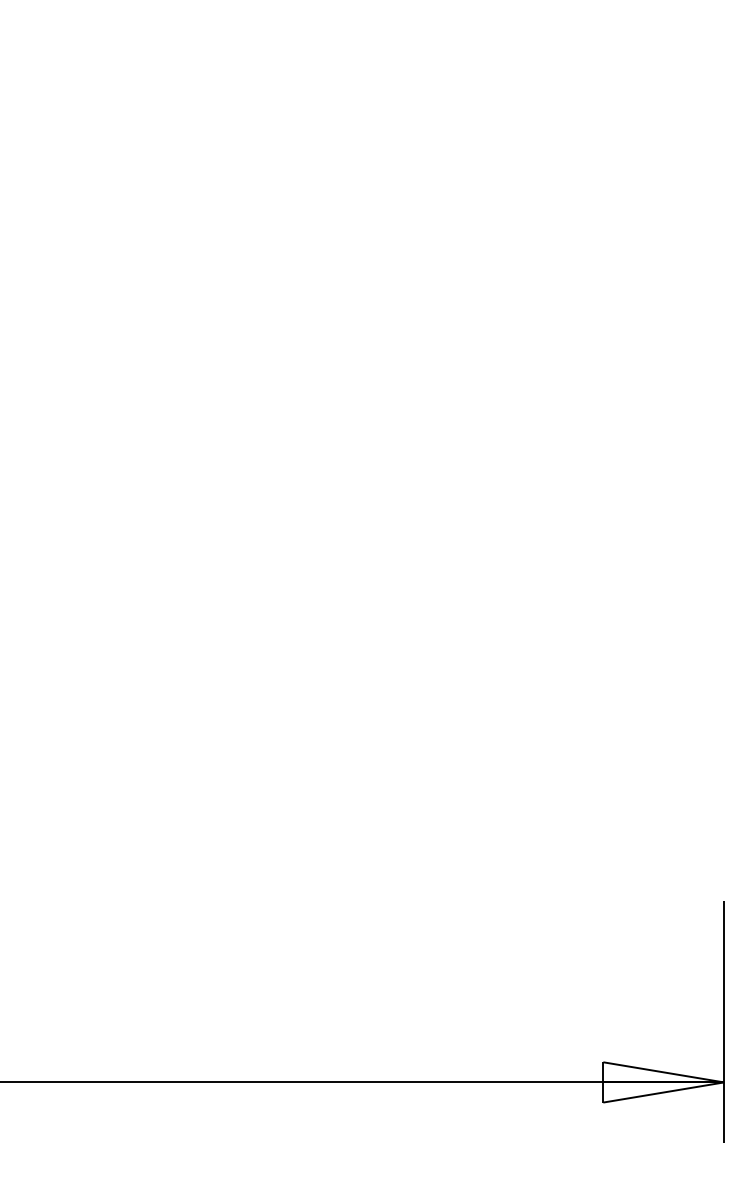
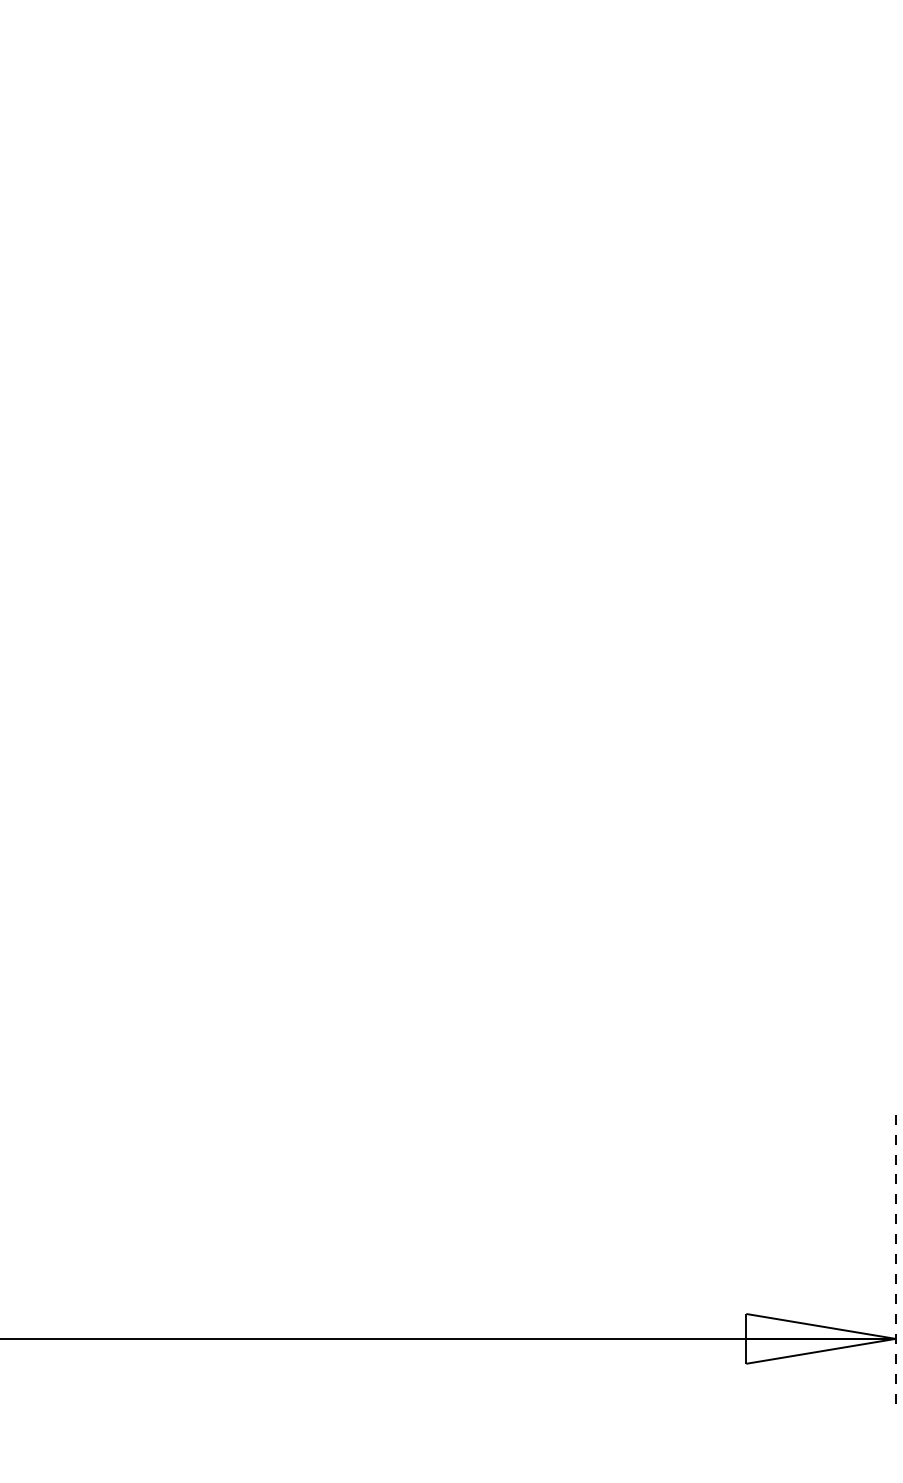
line: (723, 1022) -> (895, 1264), solid -> dashed

